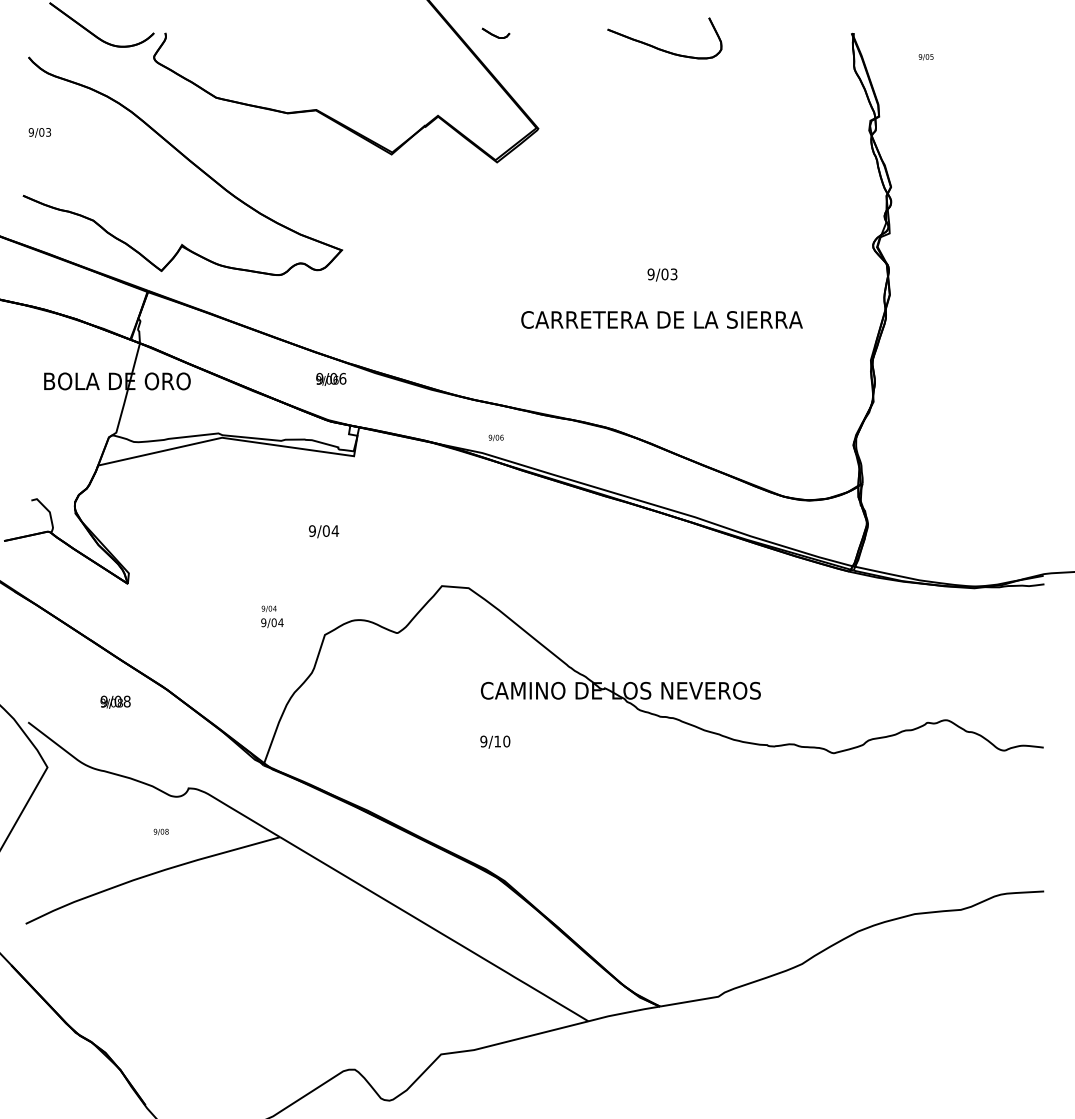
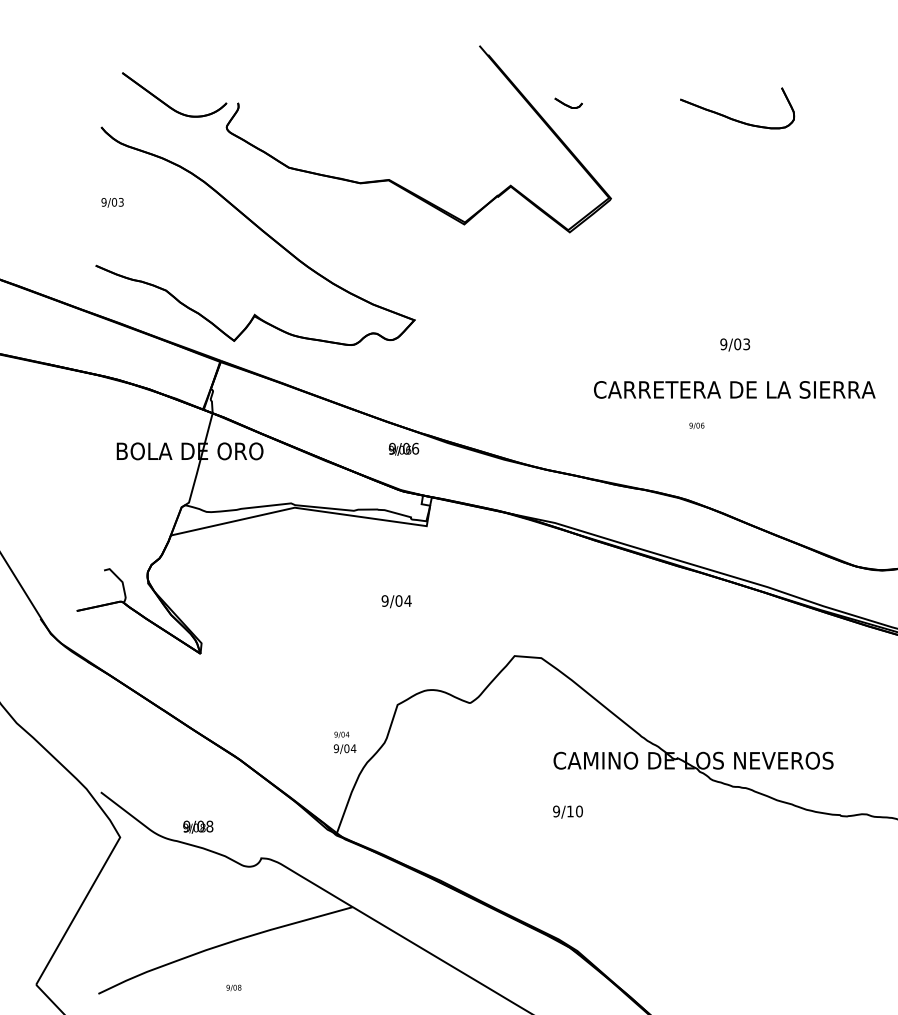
text: (495, 437) -> (696, 425), moved
text: (272, 616) -> (345, 742), moved
text: (115, 701) -> (198, 826), moved
text: (160, 831) -> (233, 987), moved

